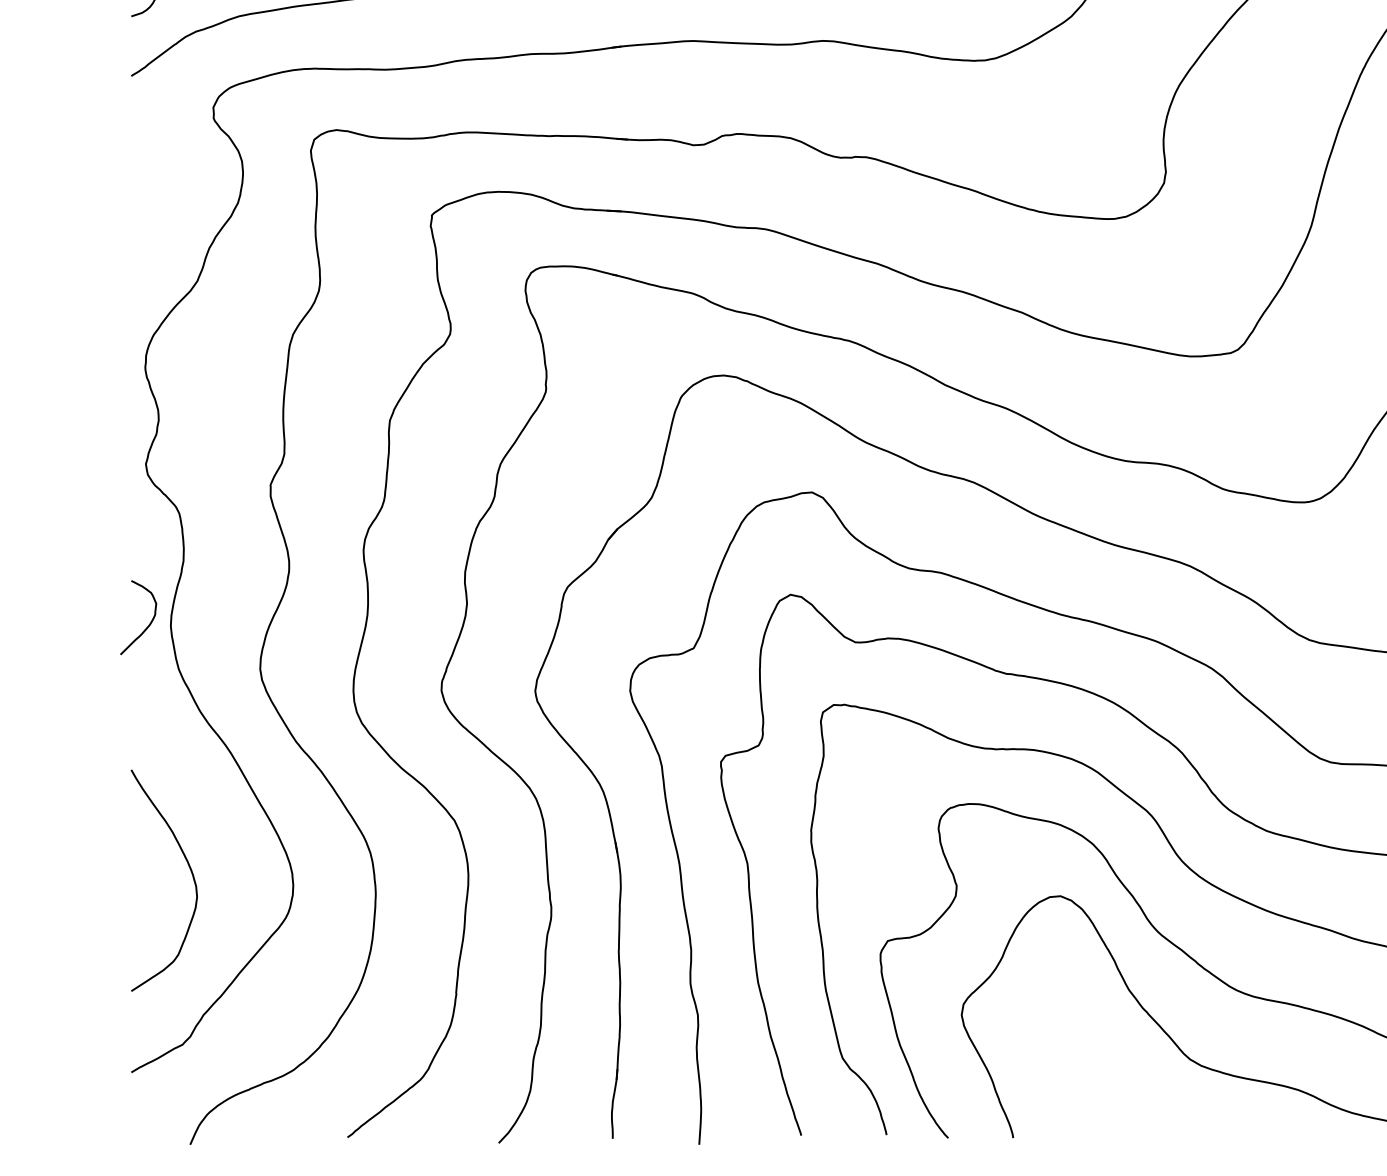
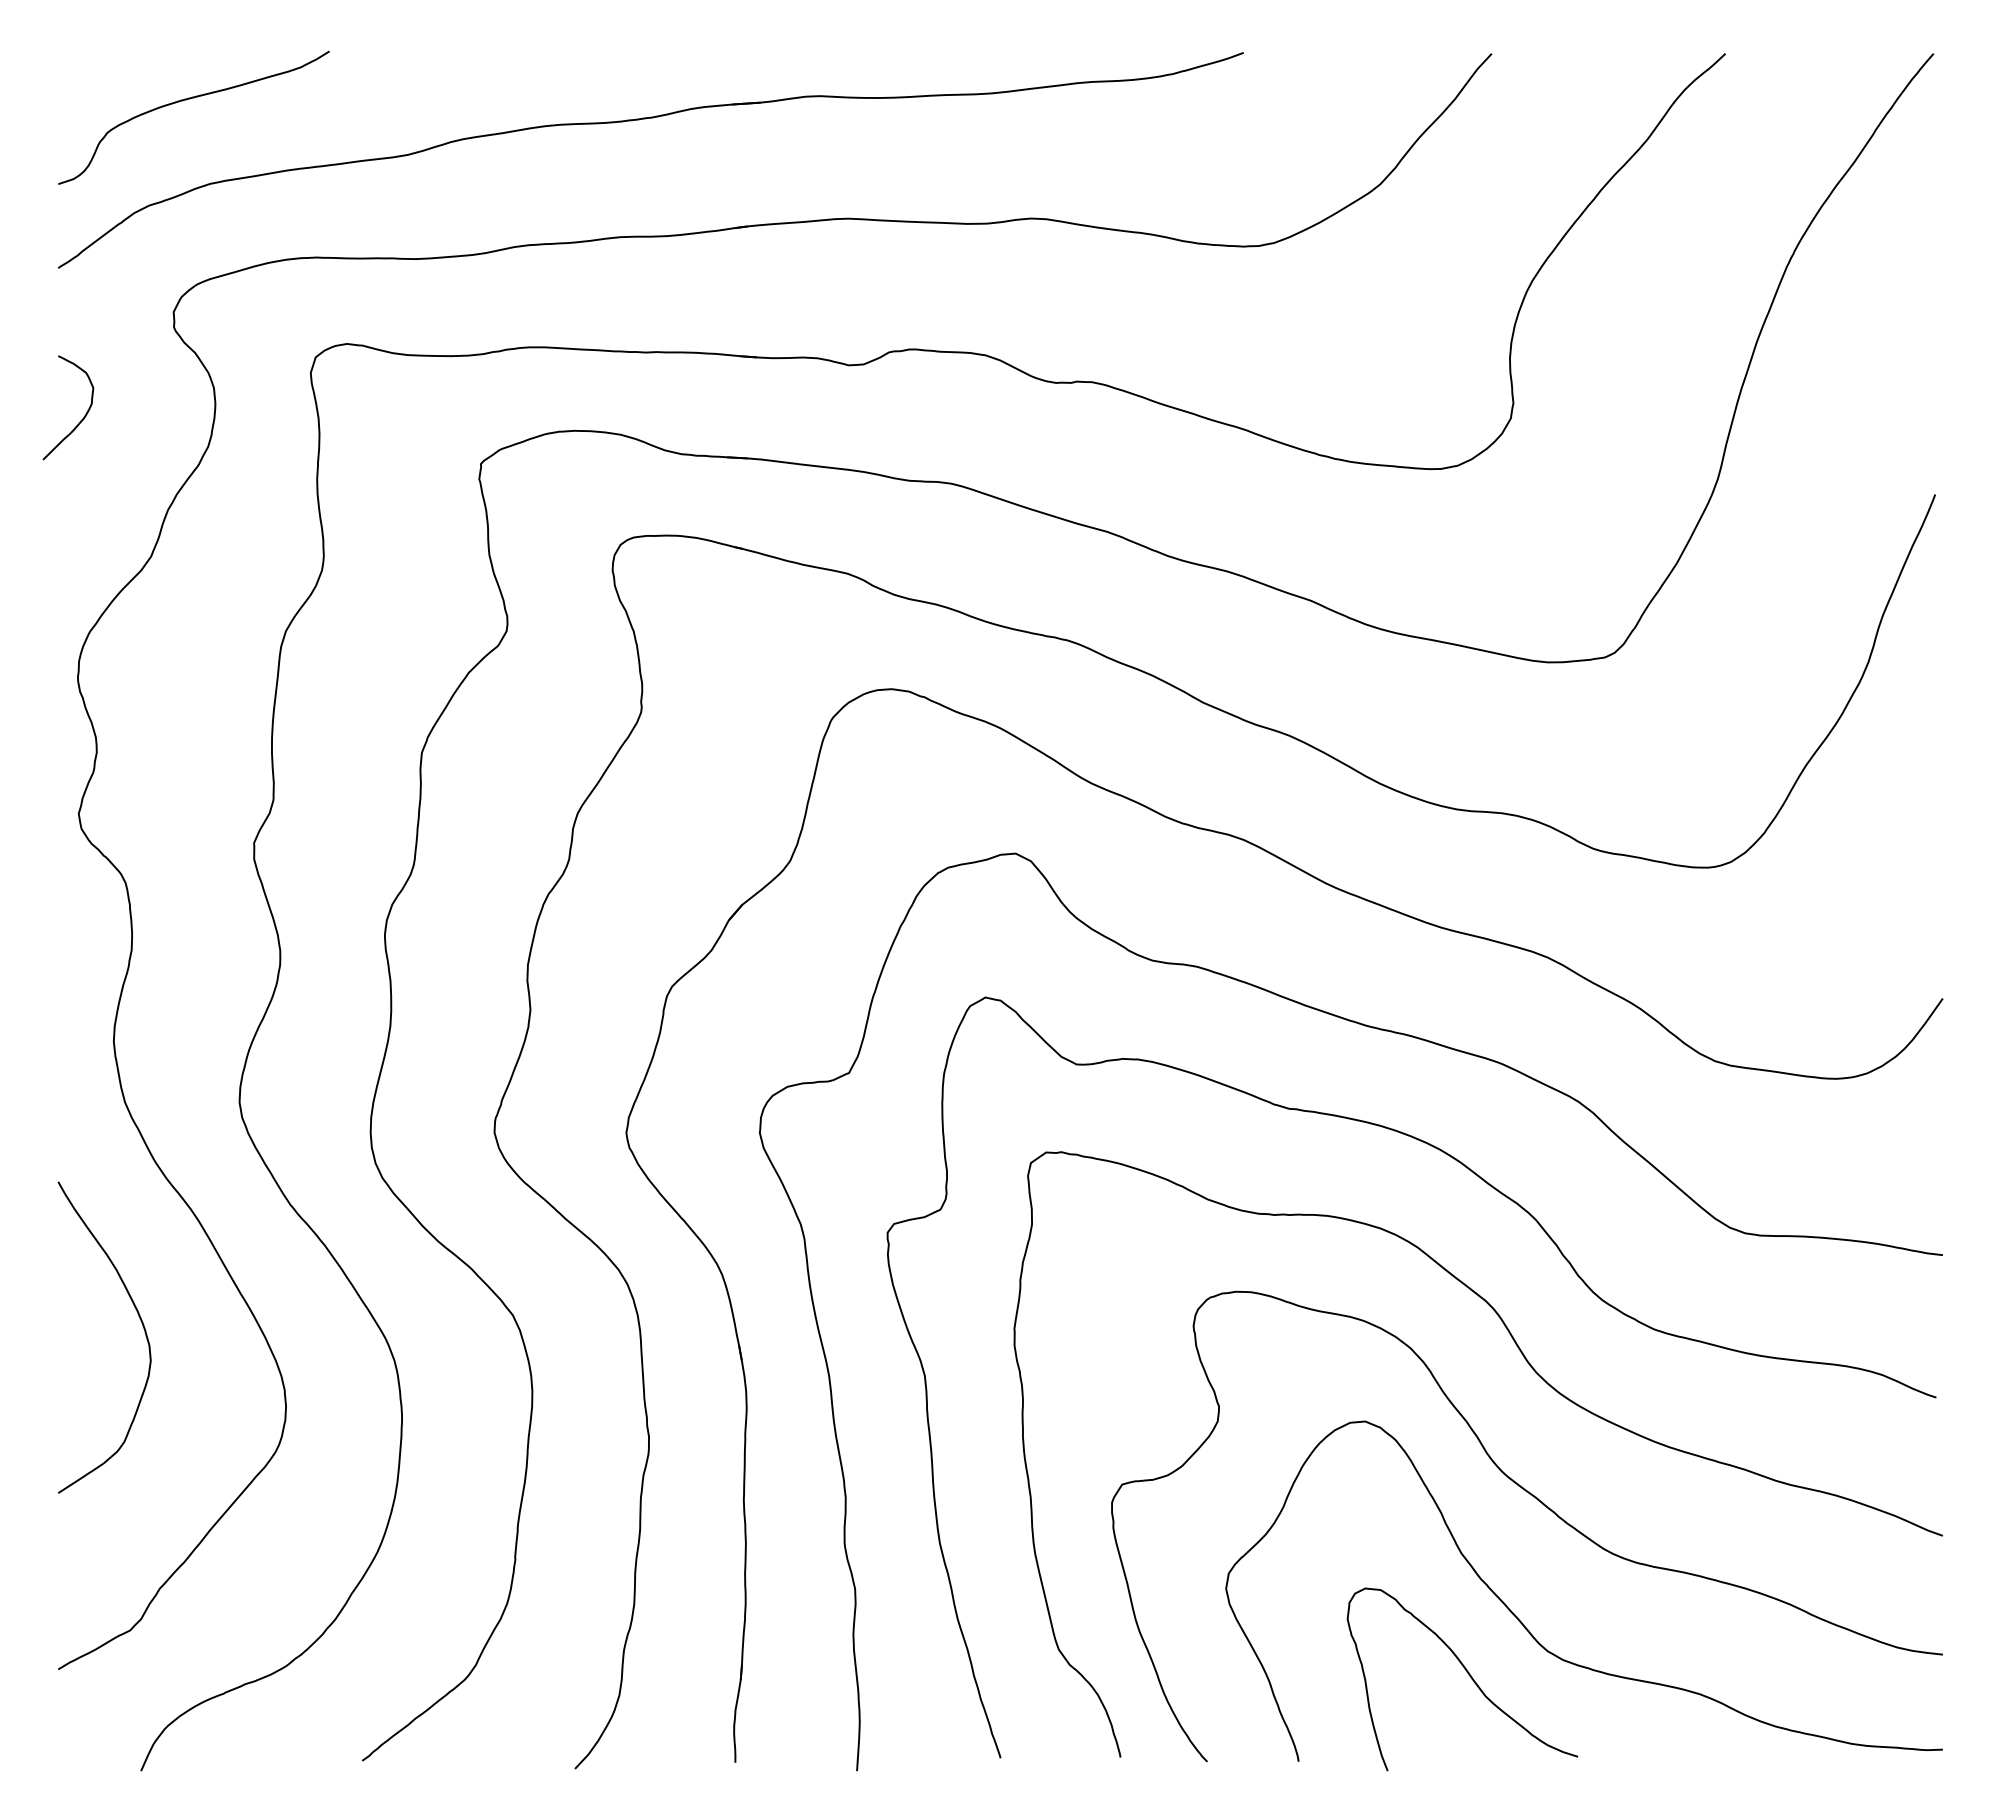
curve: (147, 626) -> (81, 419), moved
curve: (190, 870) -> (141, 1323), moved
curve: (1134, 1077) -> (1469, 1676), added

